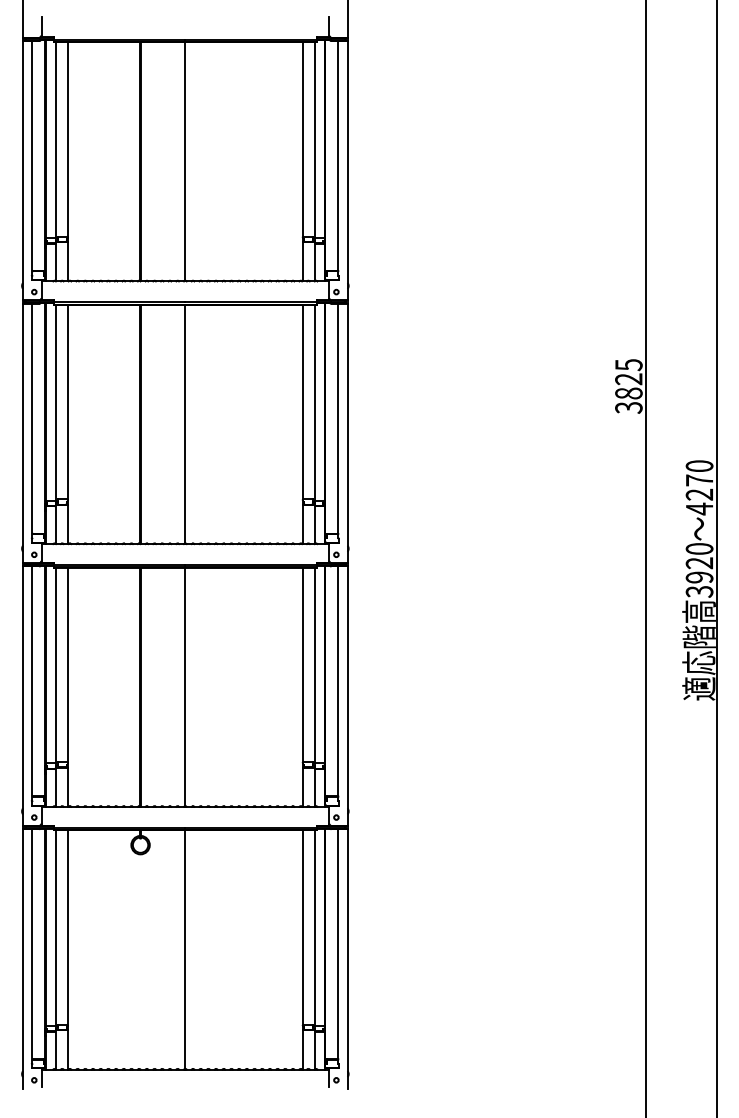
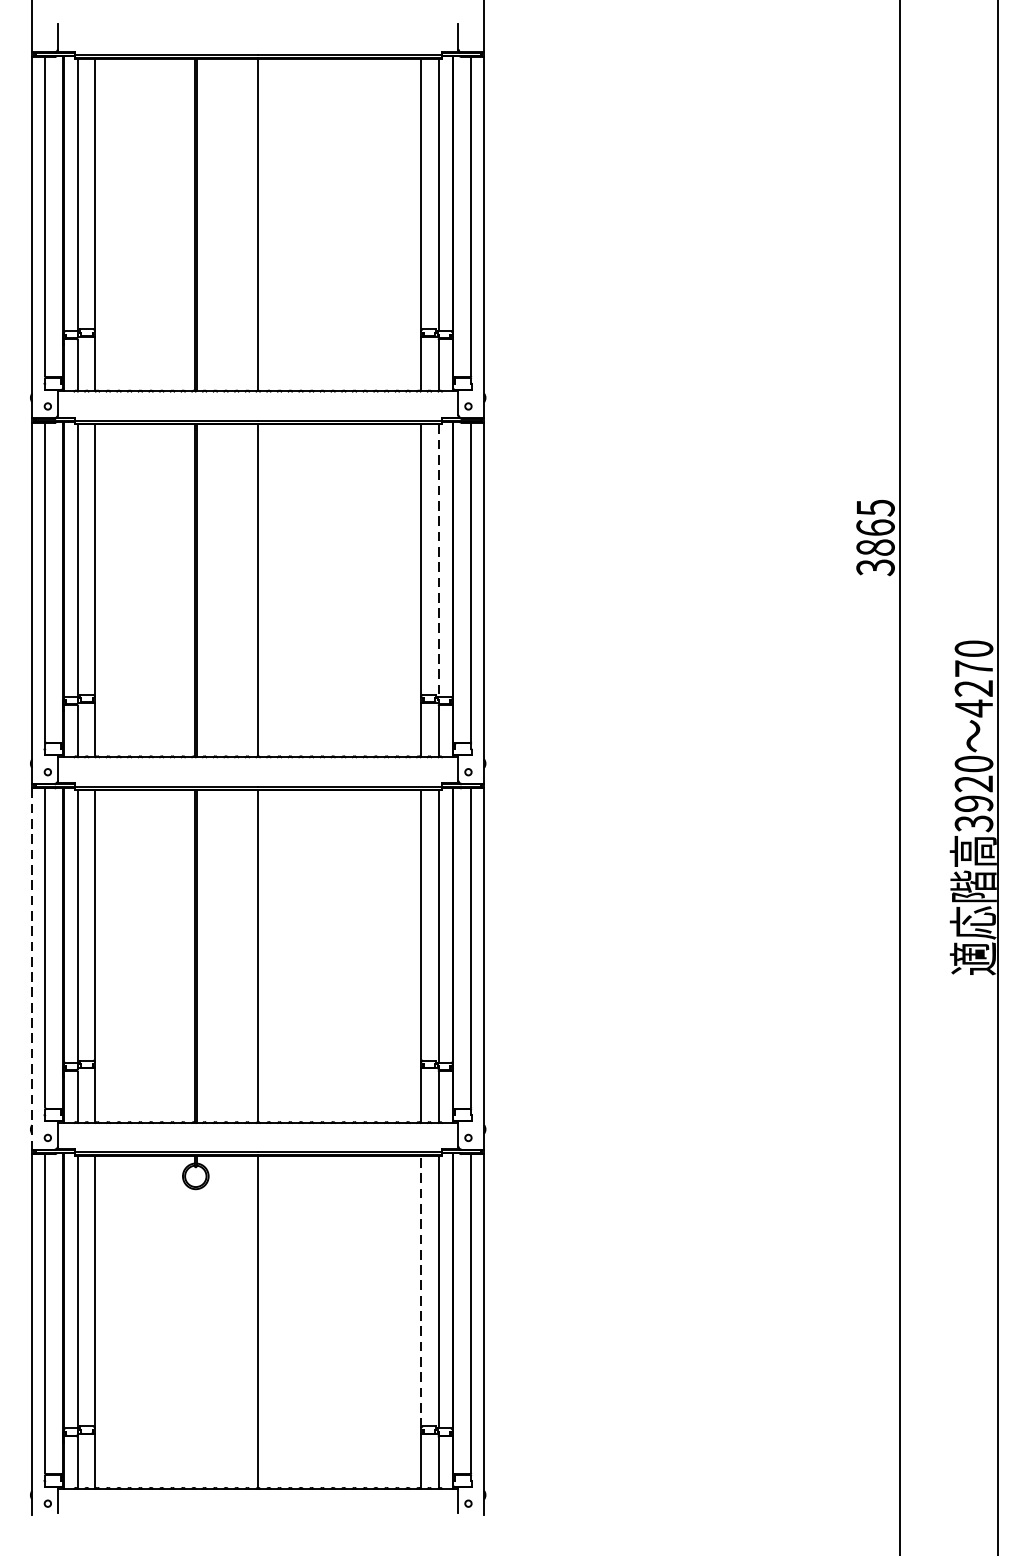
text: (628, 379) -> (875, 528), 3825 -> 3865
line: (314, 402) -> (437, 560), solid -> dashed
line: (23, 696) -> (32, 969), solid -> dashed
line: (302, 928) -> (421, 1292), solid -> dashed

